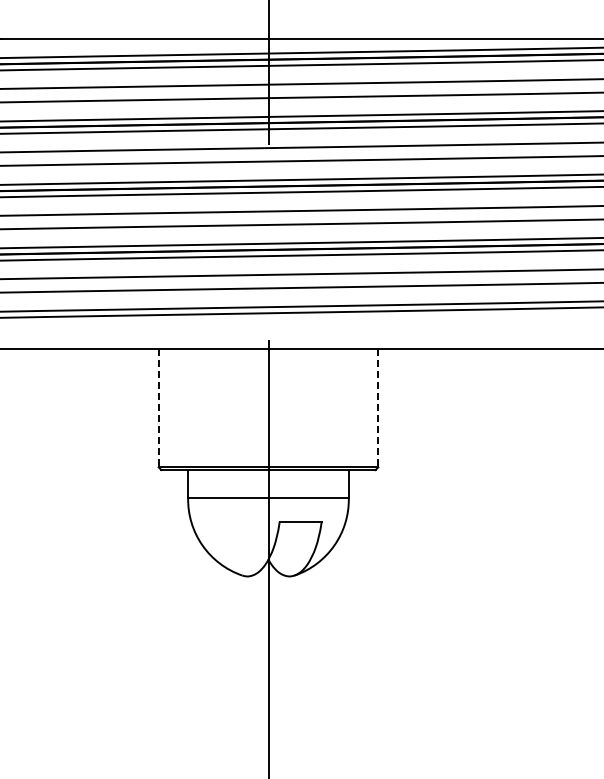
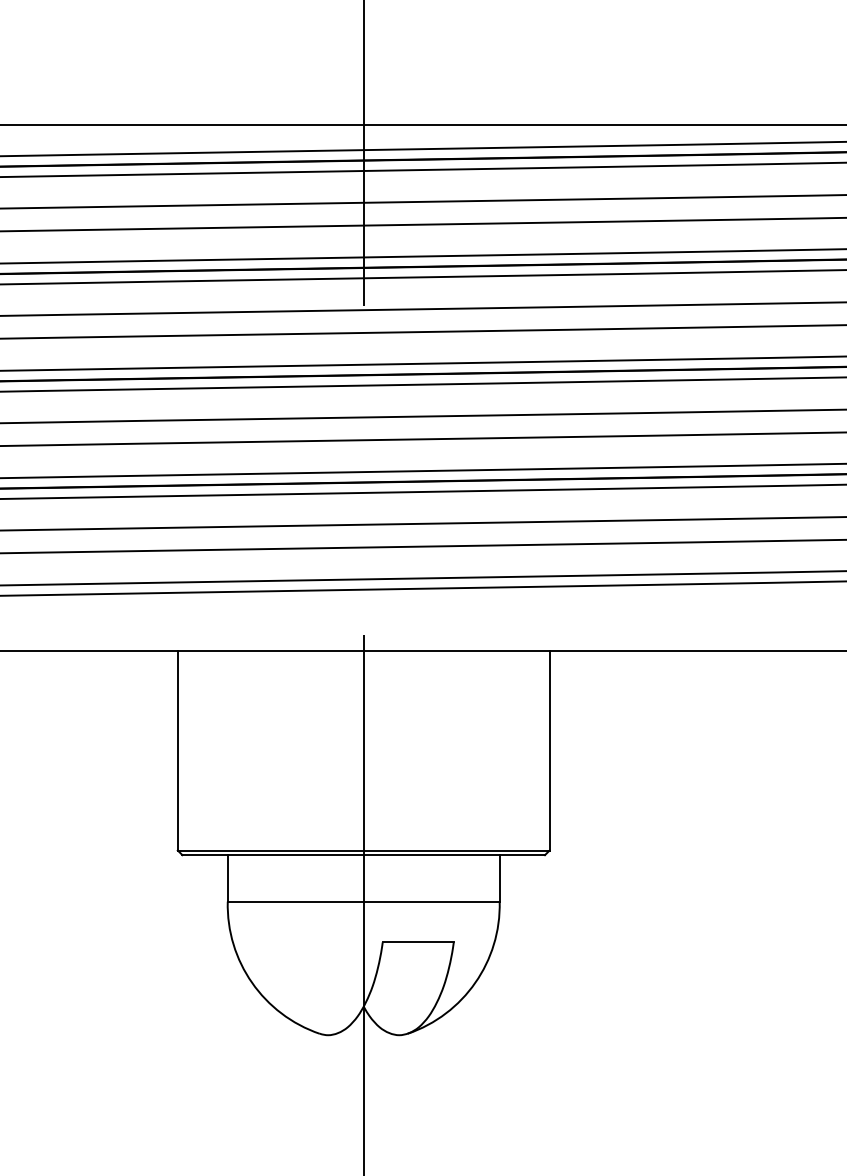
line: (158, 408) -> (177, 750), dashed -> solid
line: (378, 408) -> (549, 750), dashed -> solid

